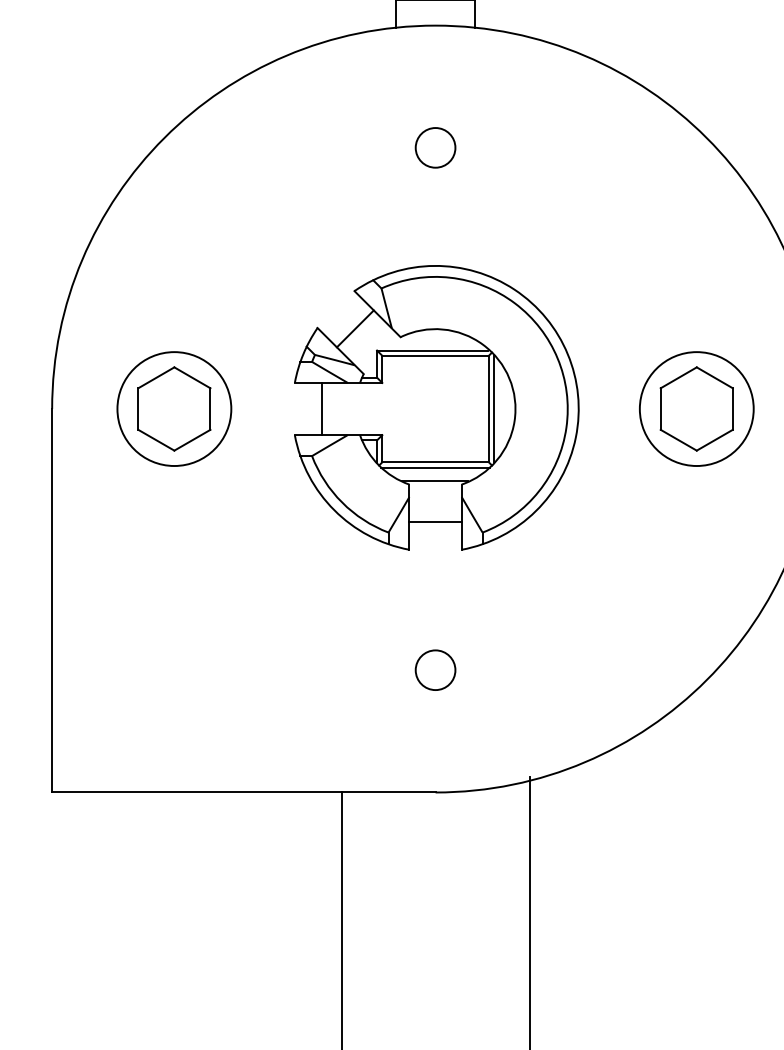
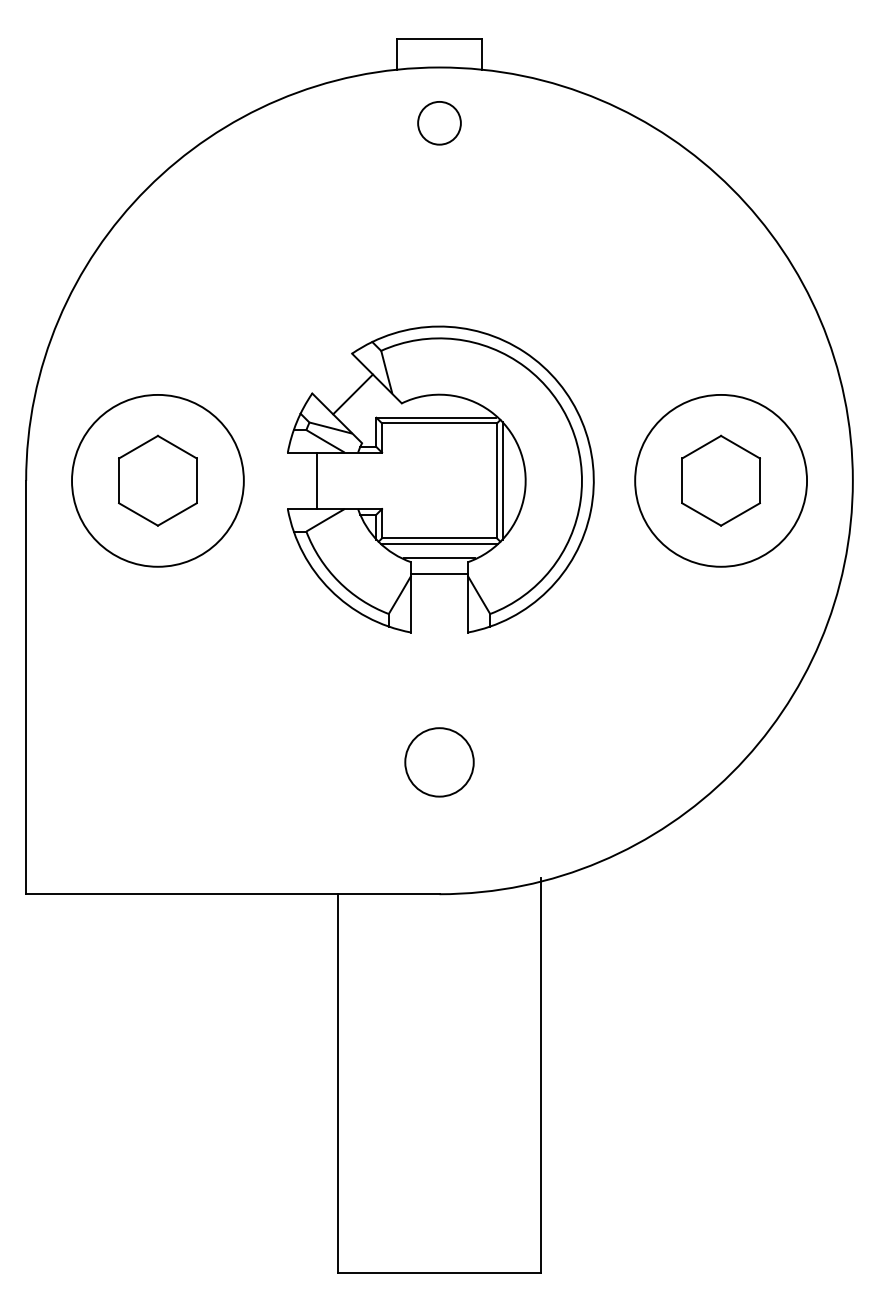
circle: (435, 148) -> (439, 123), moved
circle: (173, 408) -> (157, 480), size x1.4
circle: (696, 408) -> (720, 480), size x1.4
line: (435, 522) -> (439, 574), moved
circle: (435, 670) -> (439, 762), size x1.6

